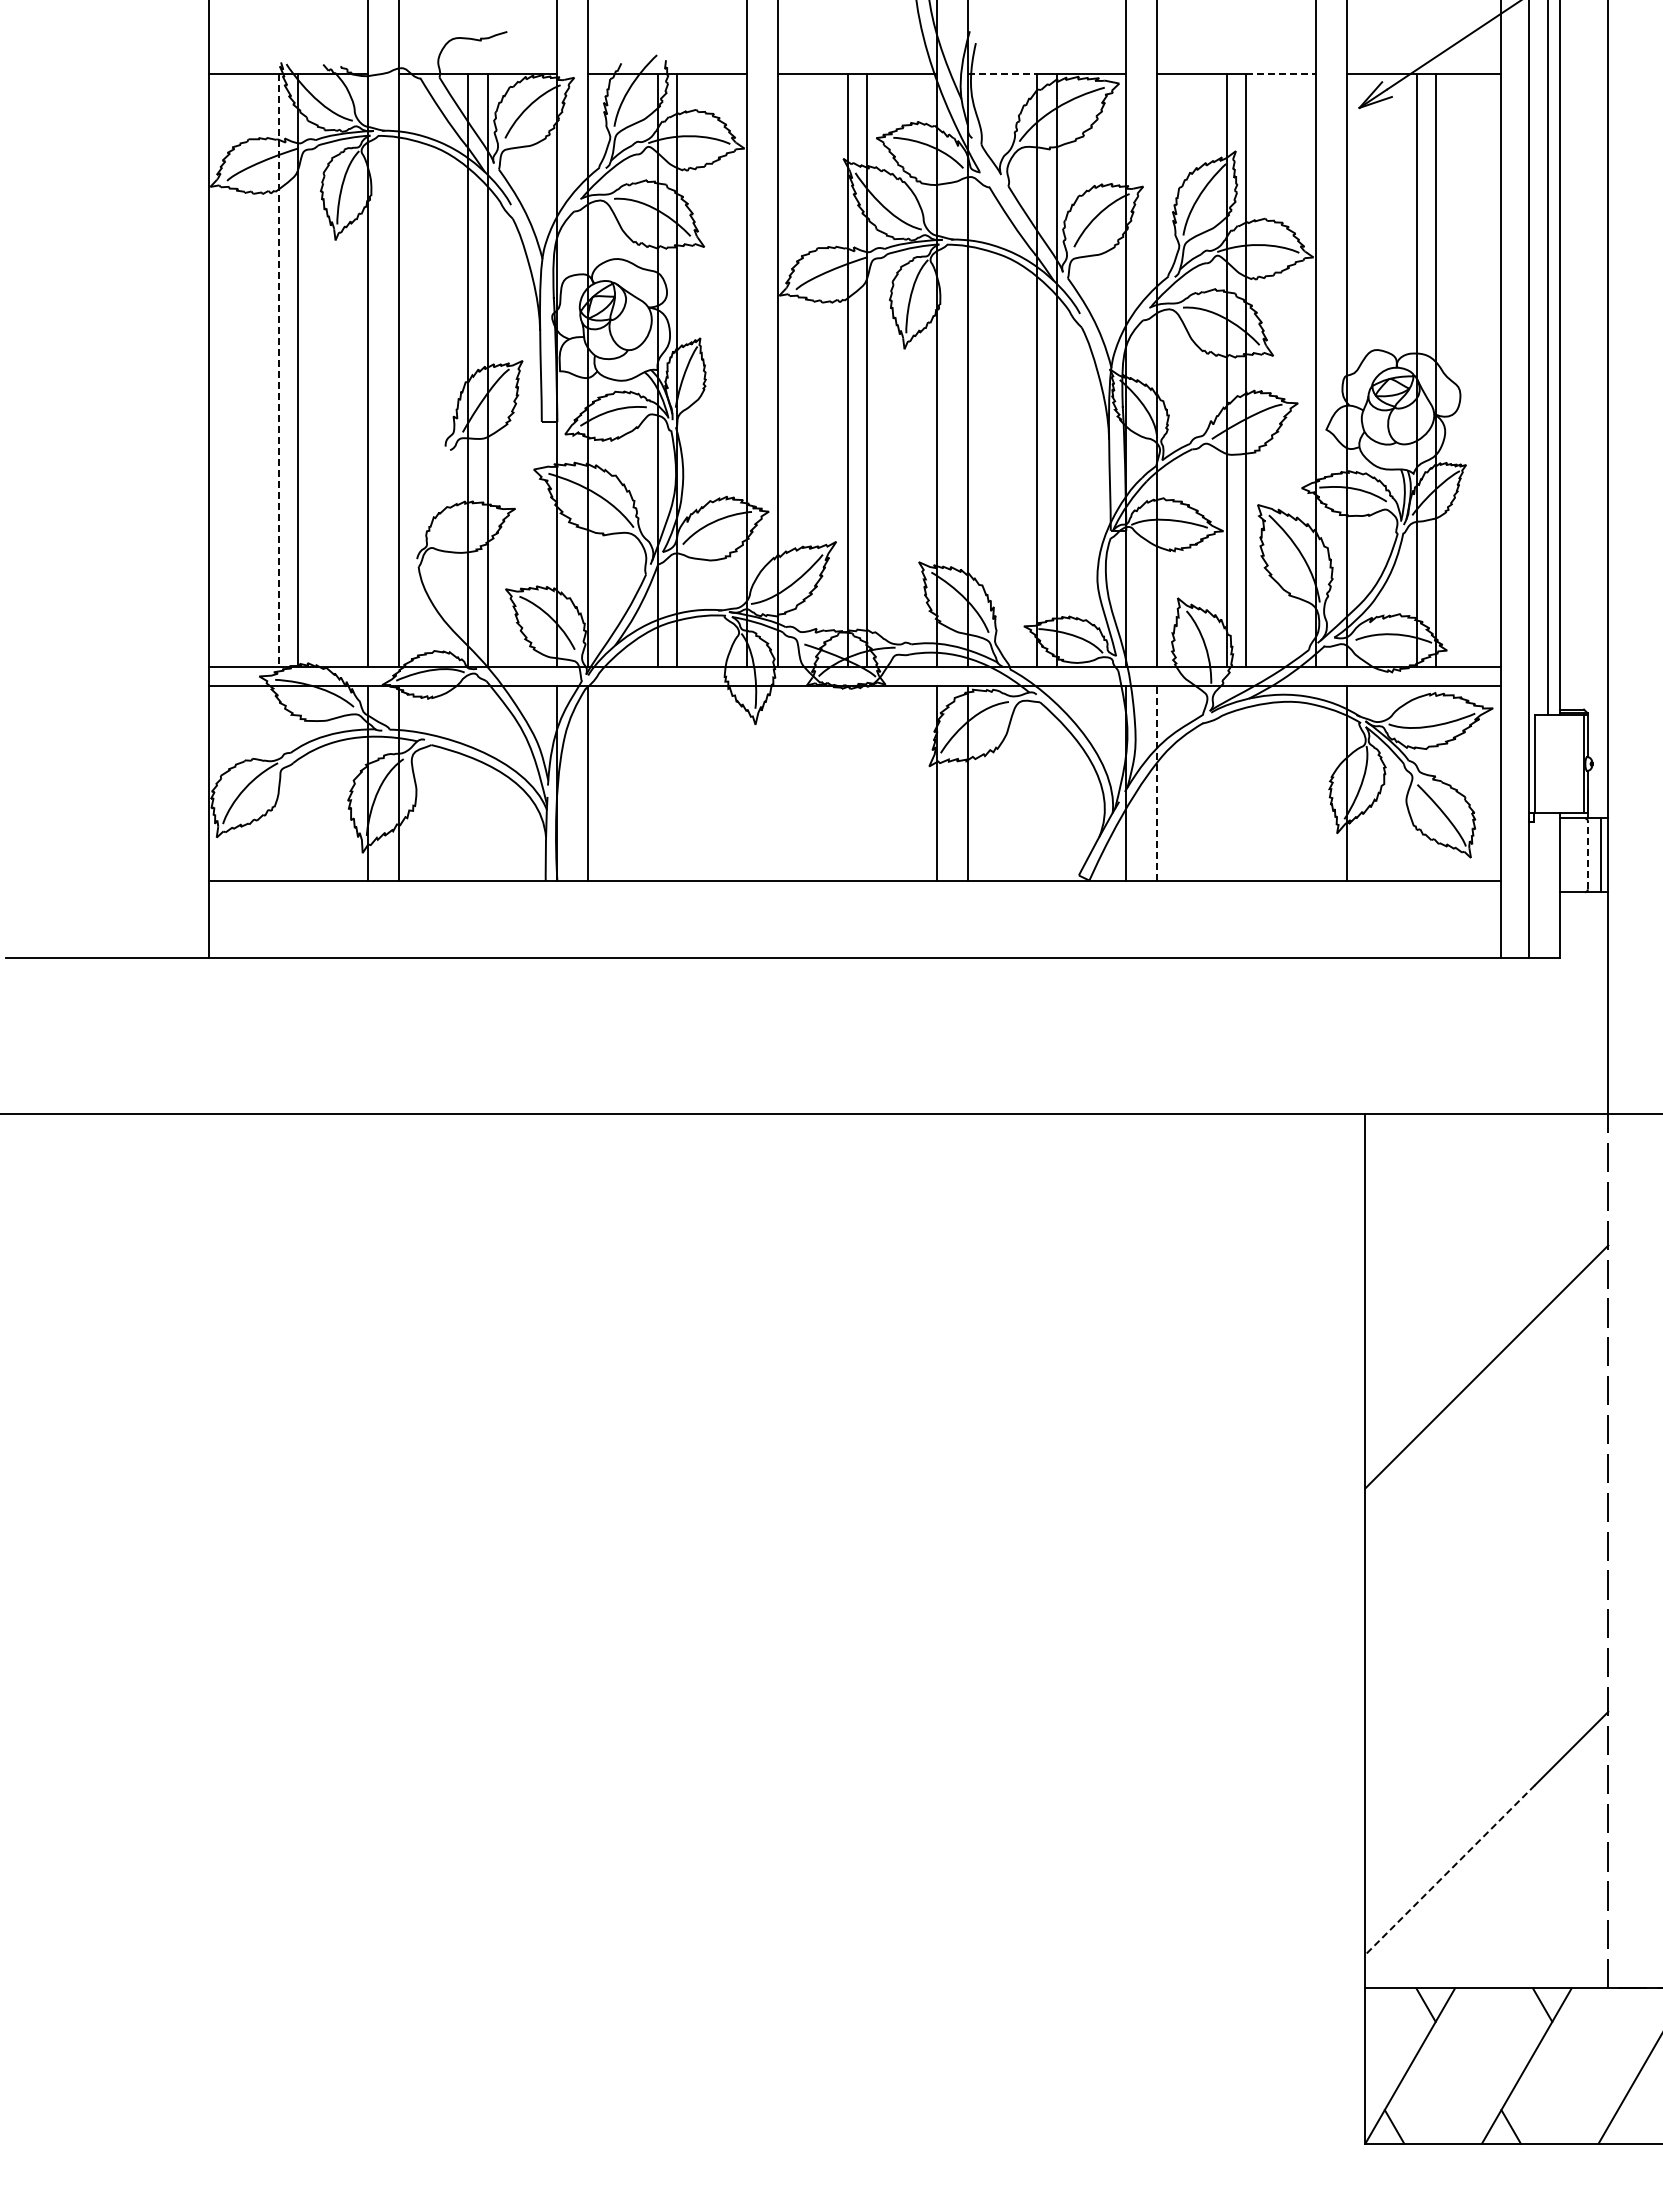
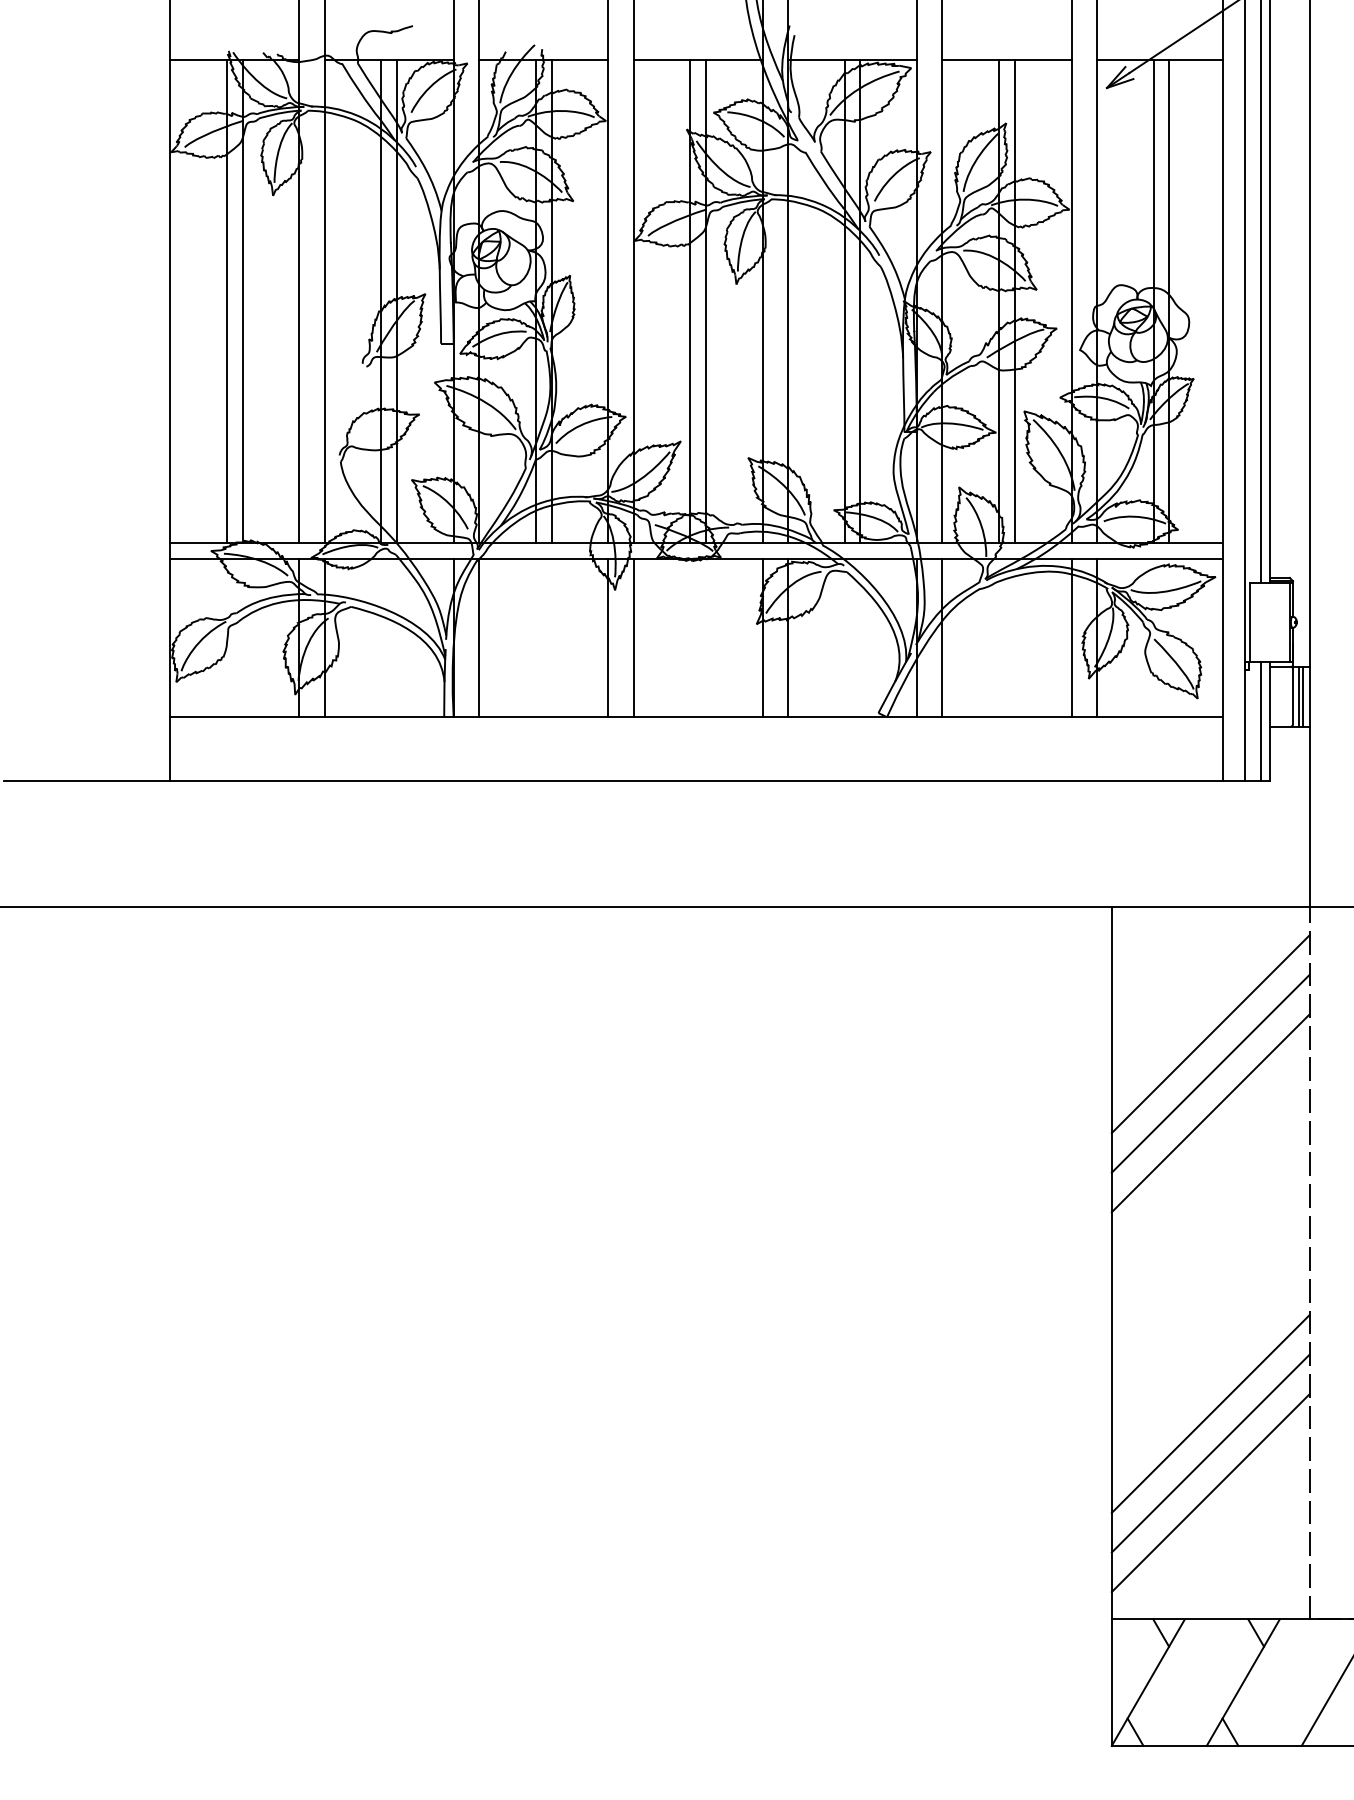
line: (1002, 74) -> (816, 60), dashed -> solid
line: (1281, 74) -> (1043, 60), dashed -> solid
line: (278, 371) -> (226, 302), dashed -> solid
line: (1157, 782) -> (942, 637), dashed -> solid
line: (747, 783) -> (608, 638), added
line: (778, 783) -> (633, 638), added
line: (1316, 783) -> (1071, 638), added
line: (1587, 854) -> (1292, 695), dashed -> solid
line: (1595, 855) -> (1299, 696), added
line: (1548, 885) -> (1260, 721), added
line: (1486, 1269) -> (1210, 1033), added
line: (1486, 1317) -> (1210, 1073), added
line: (1486, 1735) -> (1210, 1413), added
line: (1486, 1784) -> (1210, 1453), added
line: (1450, 1869) -> (1181, 1522), dashed -> solid

